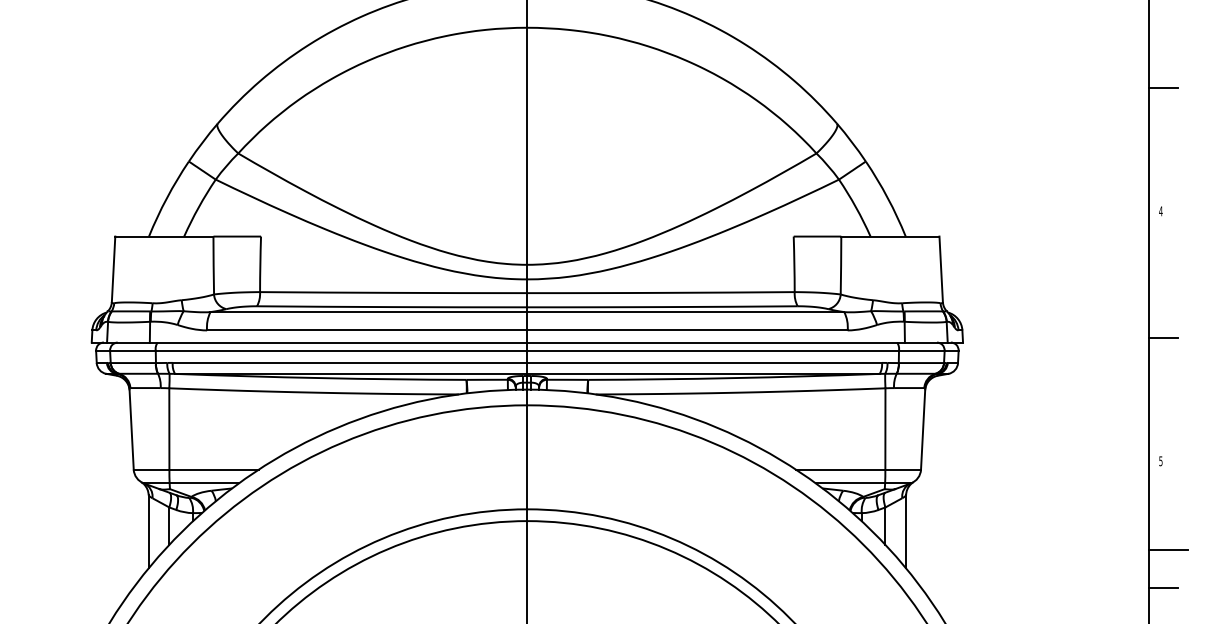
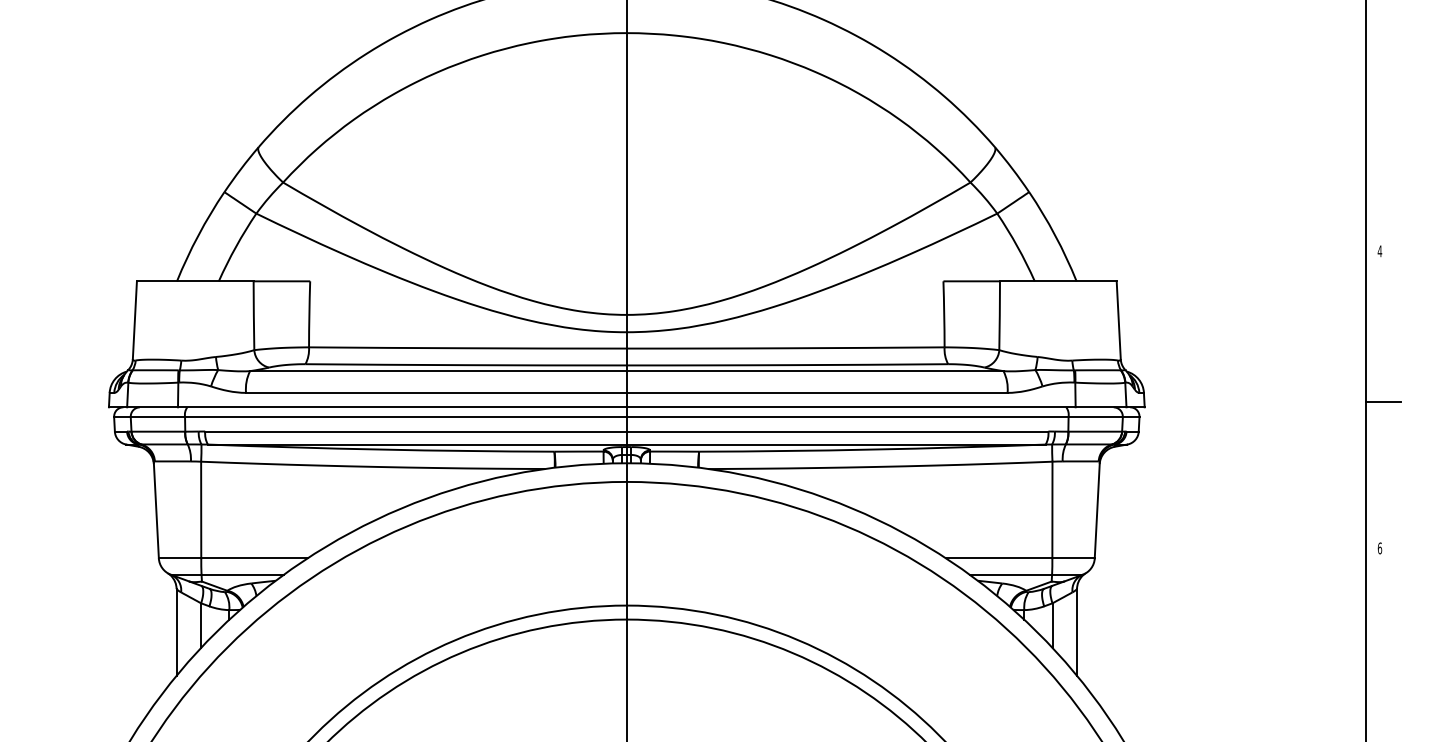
line: (1163, 87) -> (1382, 104), removed
text: (1160, 461) -> (1379, 548), 5 -> 6
line: (1168, 550) -> (1388, 654), removed
line: (1163, 588) -> (1382, 699), removed

